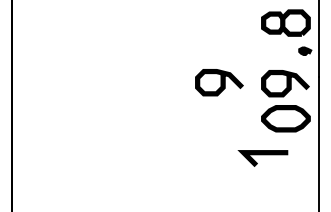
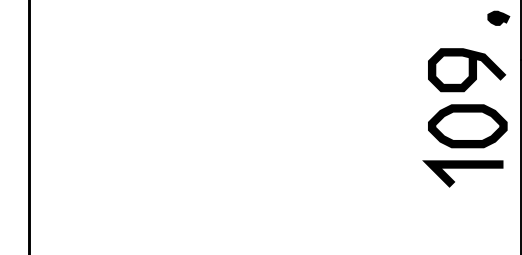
curve: (220, 82) -> (363, 68), removed
line: (262, 155) -> (462, 169), moved

